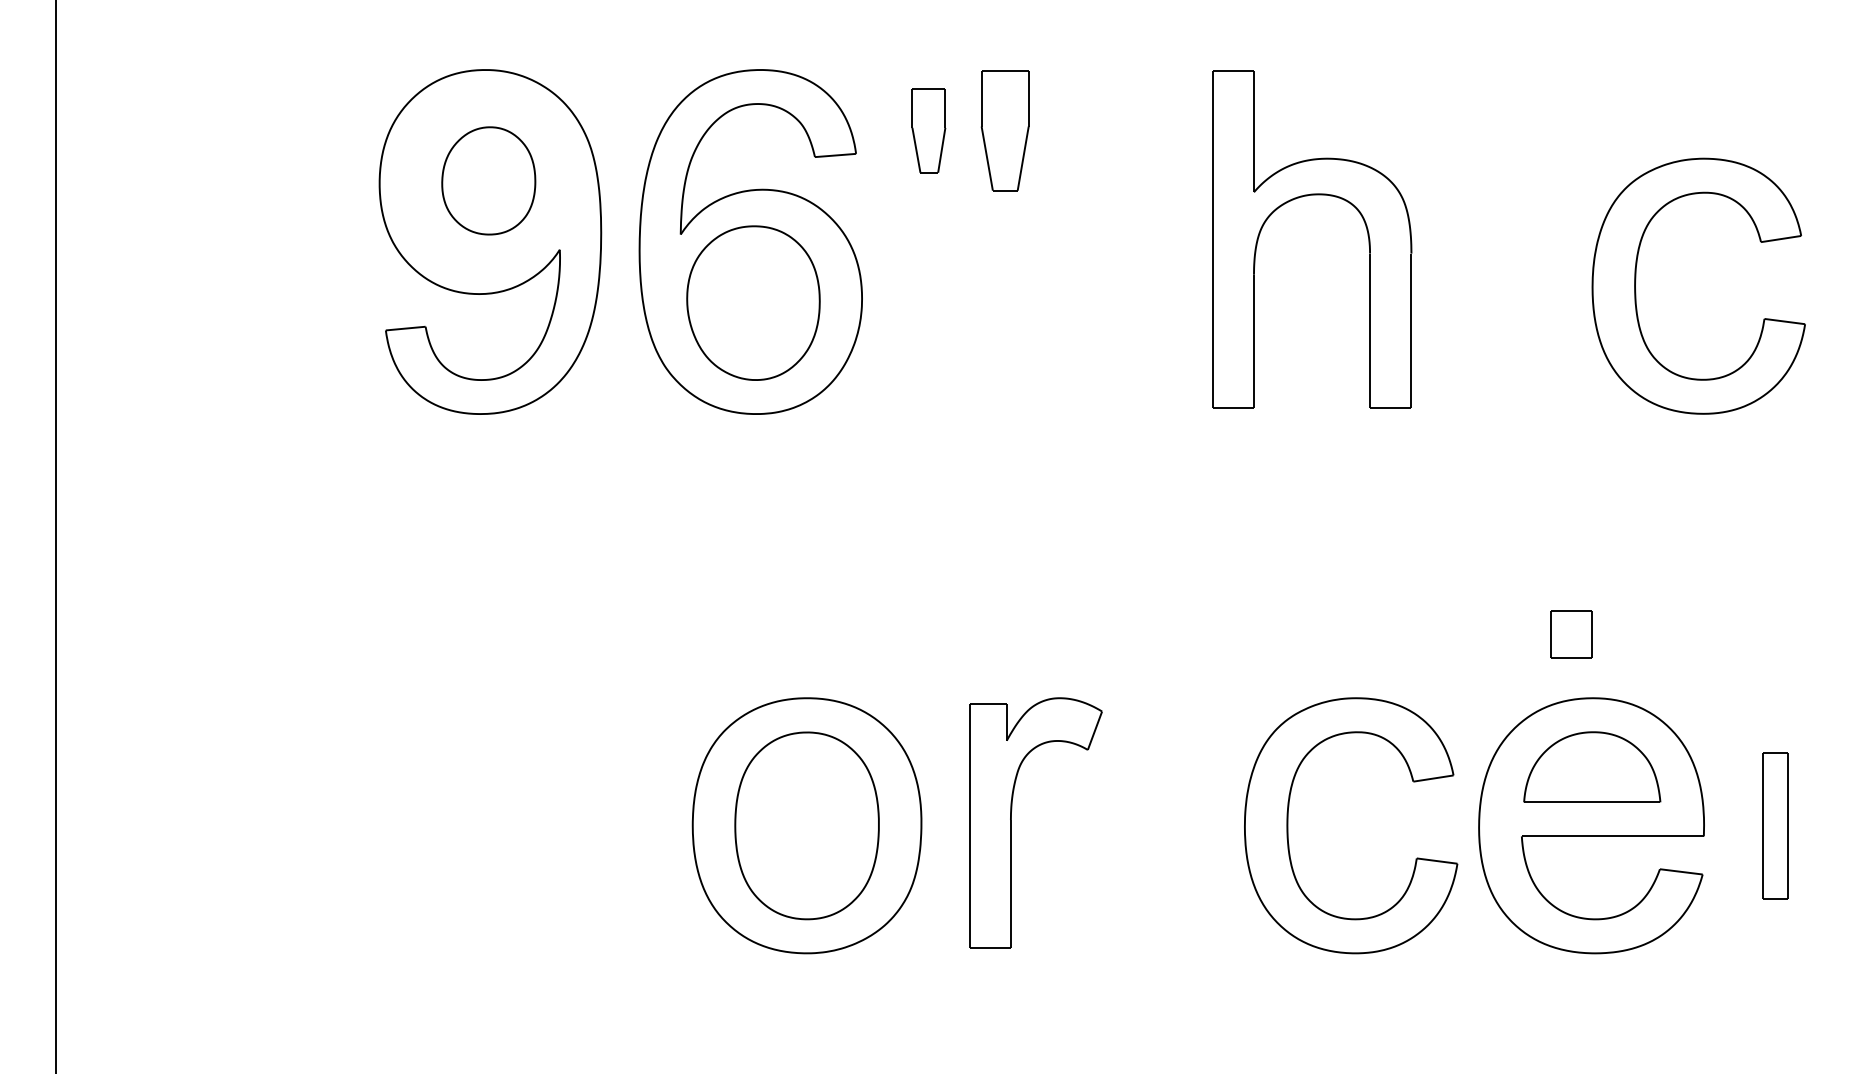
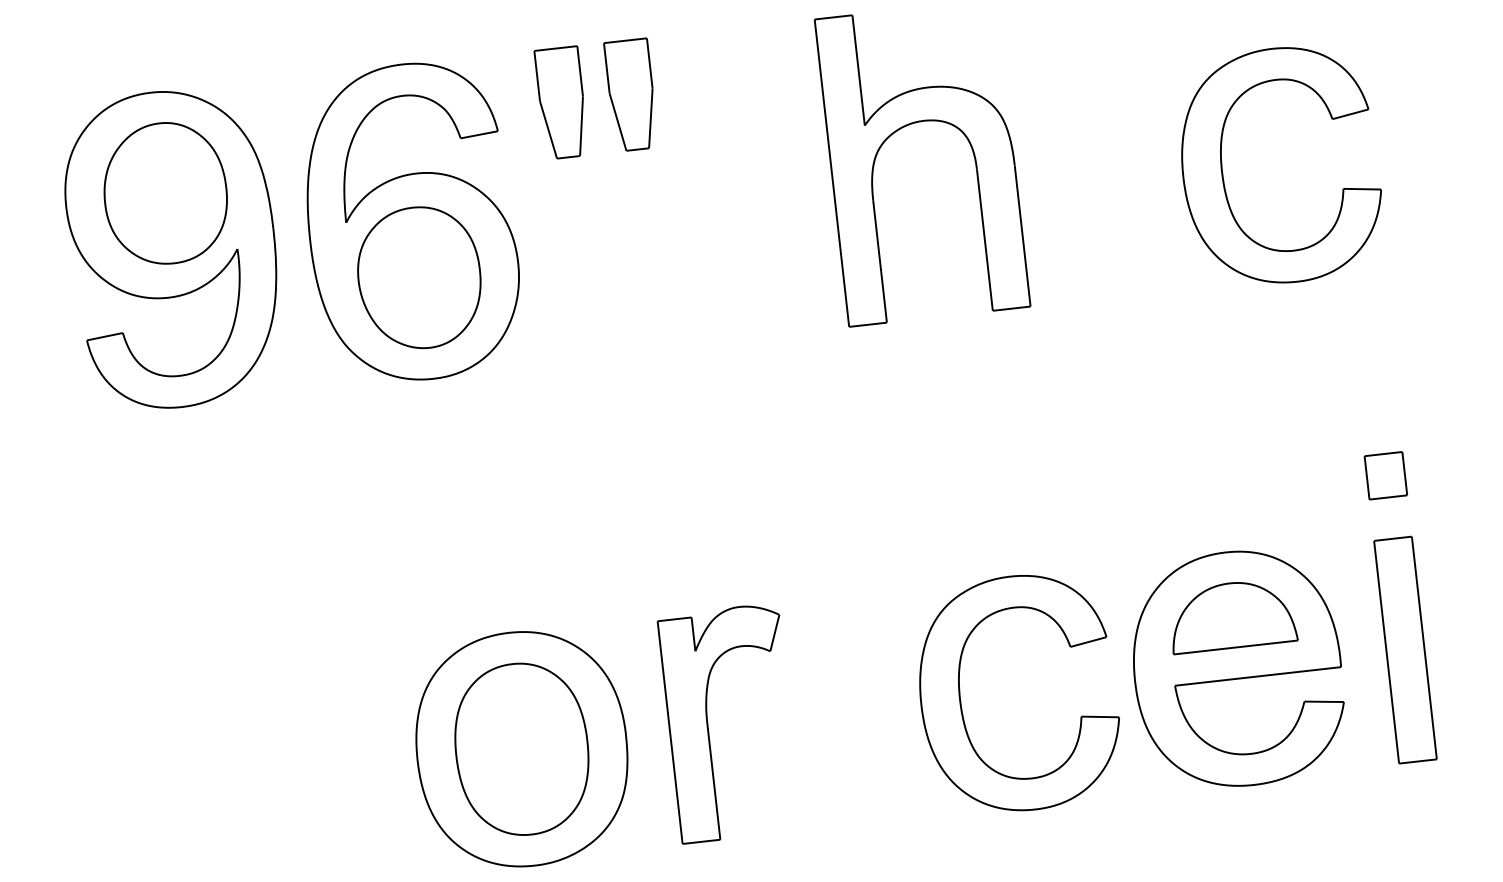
part: (928, 130) -> (561, 102), size x1.43
part: (488, 180) -> (165, 193), size x1.43
part: (1571, 634) -> (1385, 475), moved
part: (1775, 825) -> (1405, 649), size x1.67

